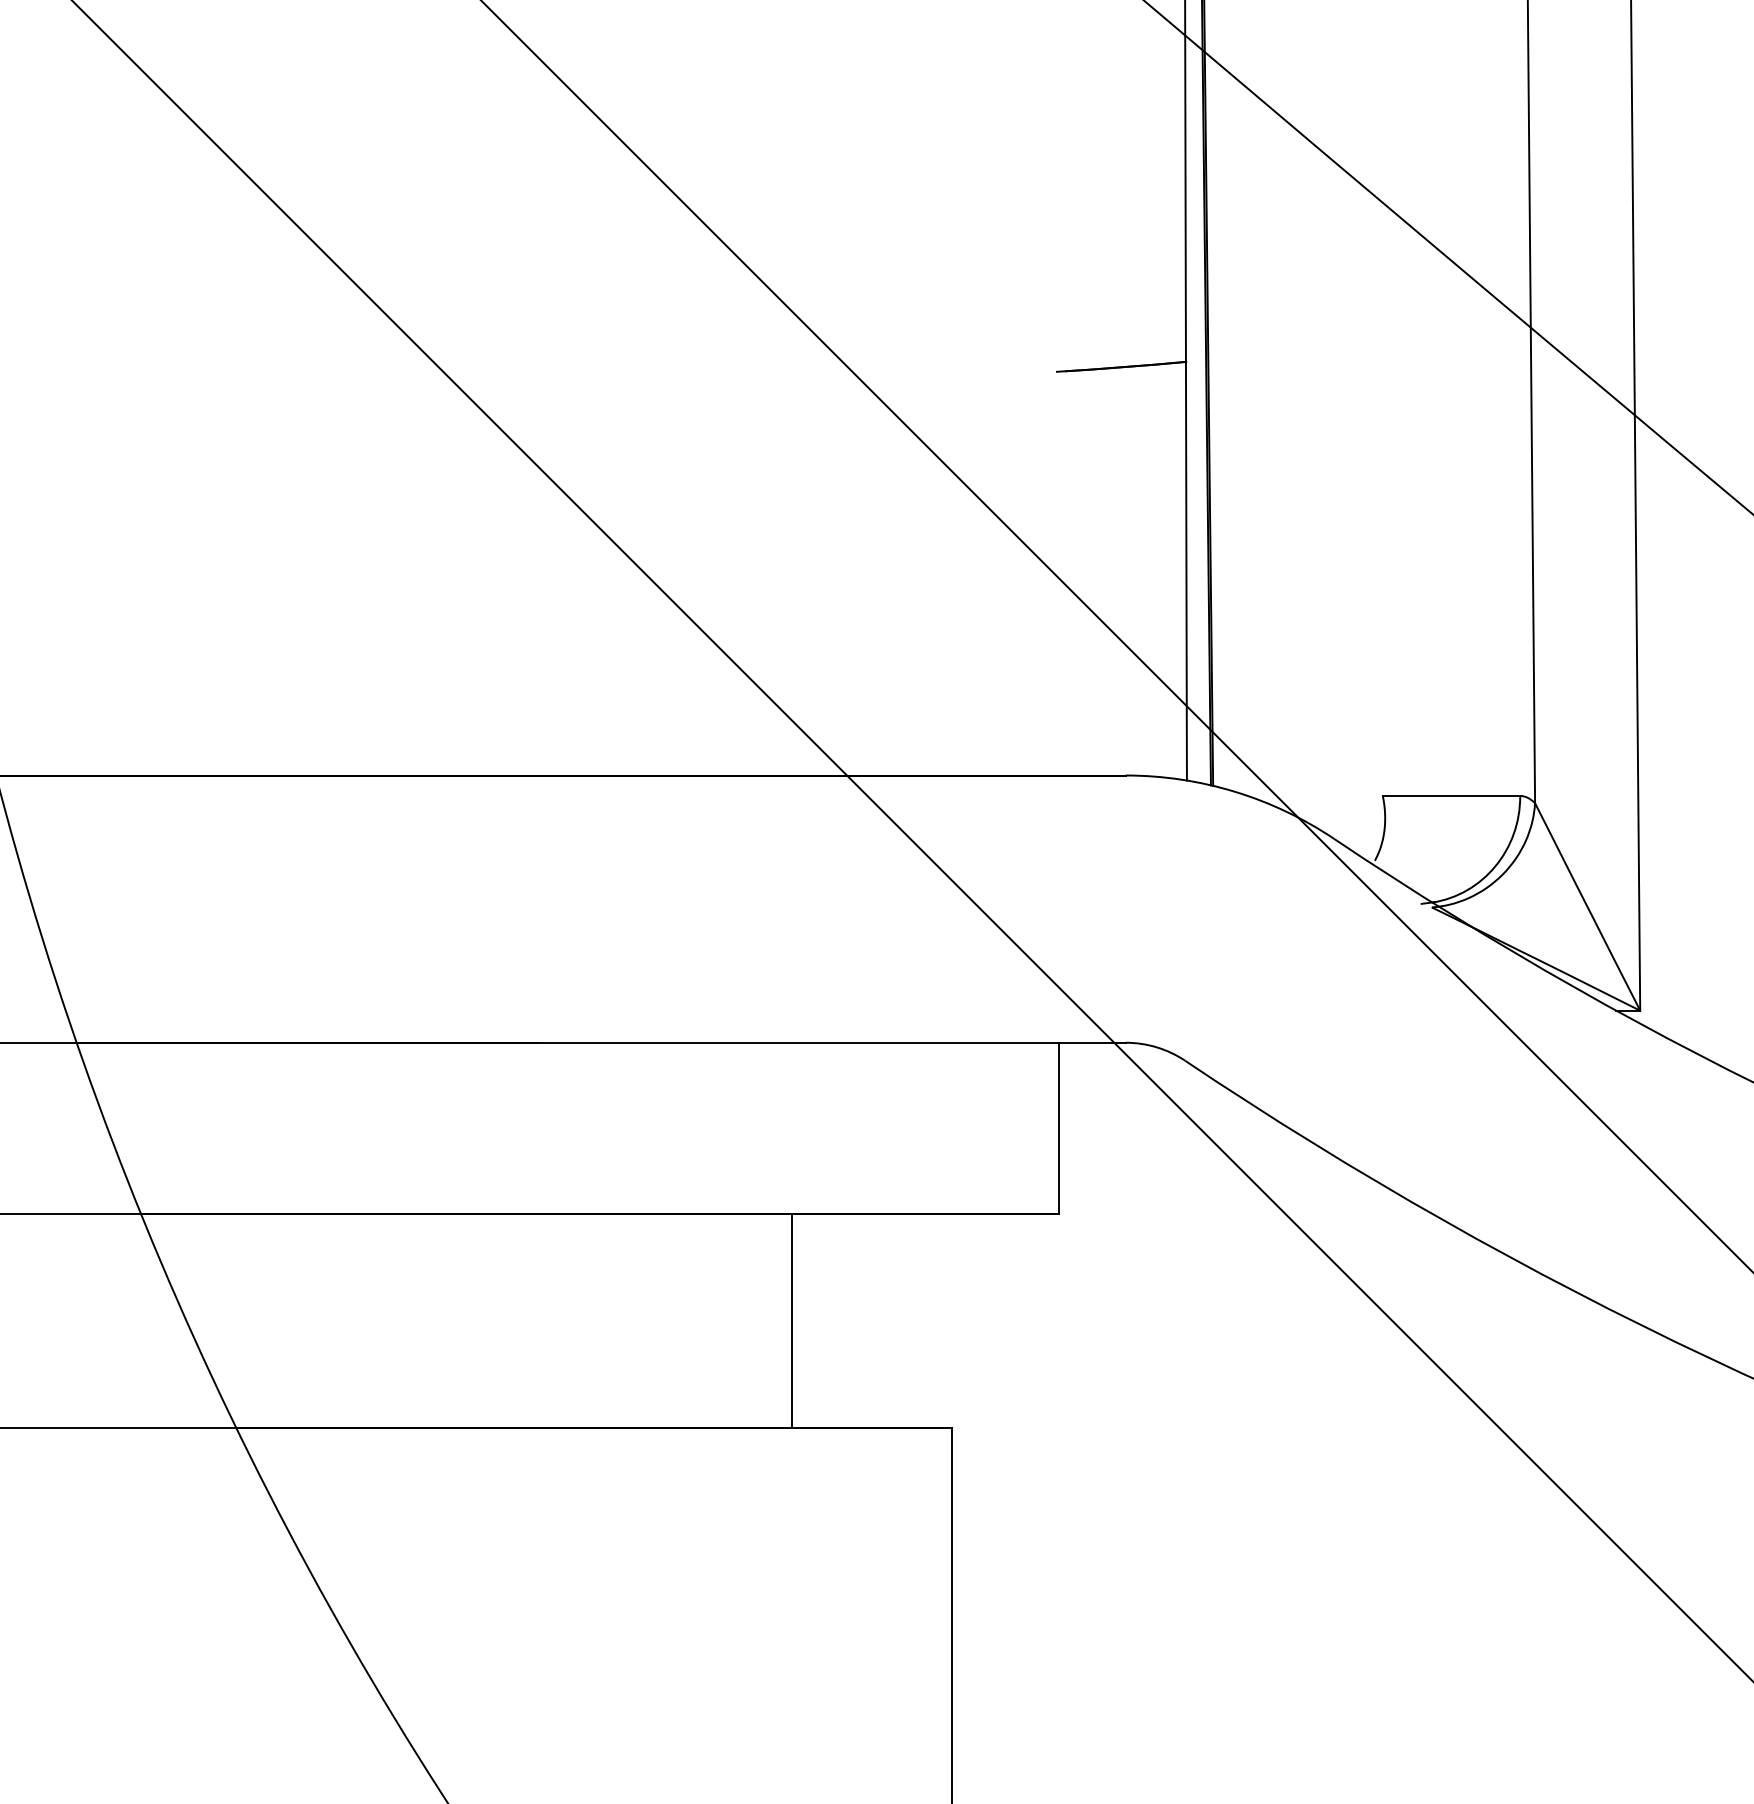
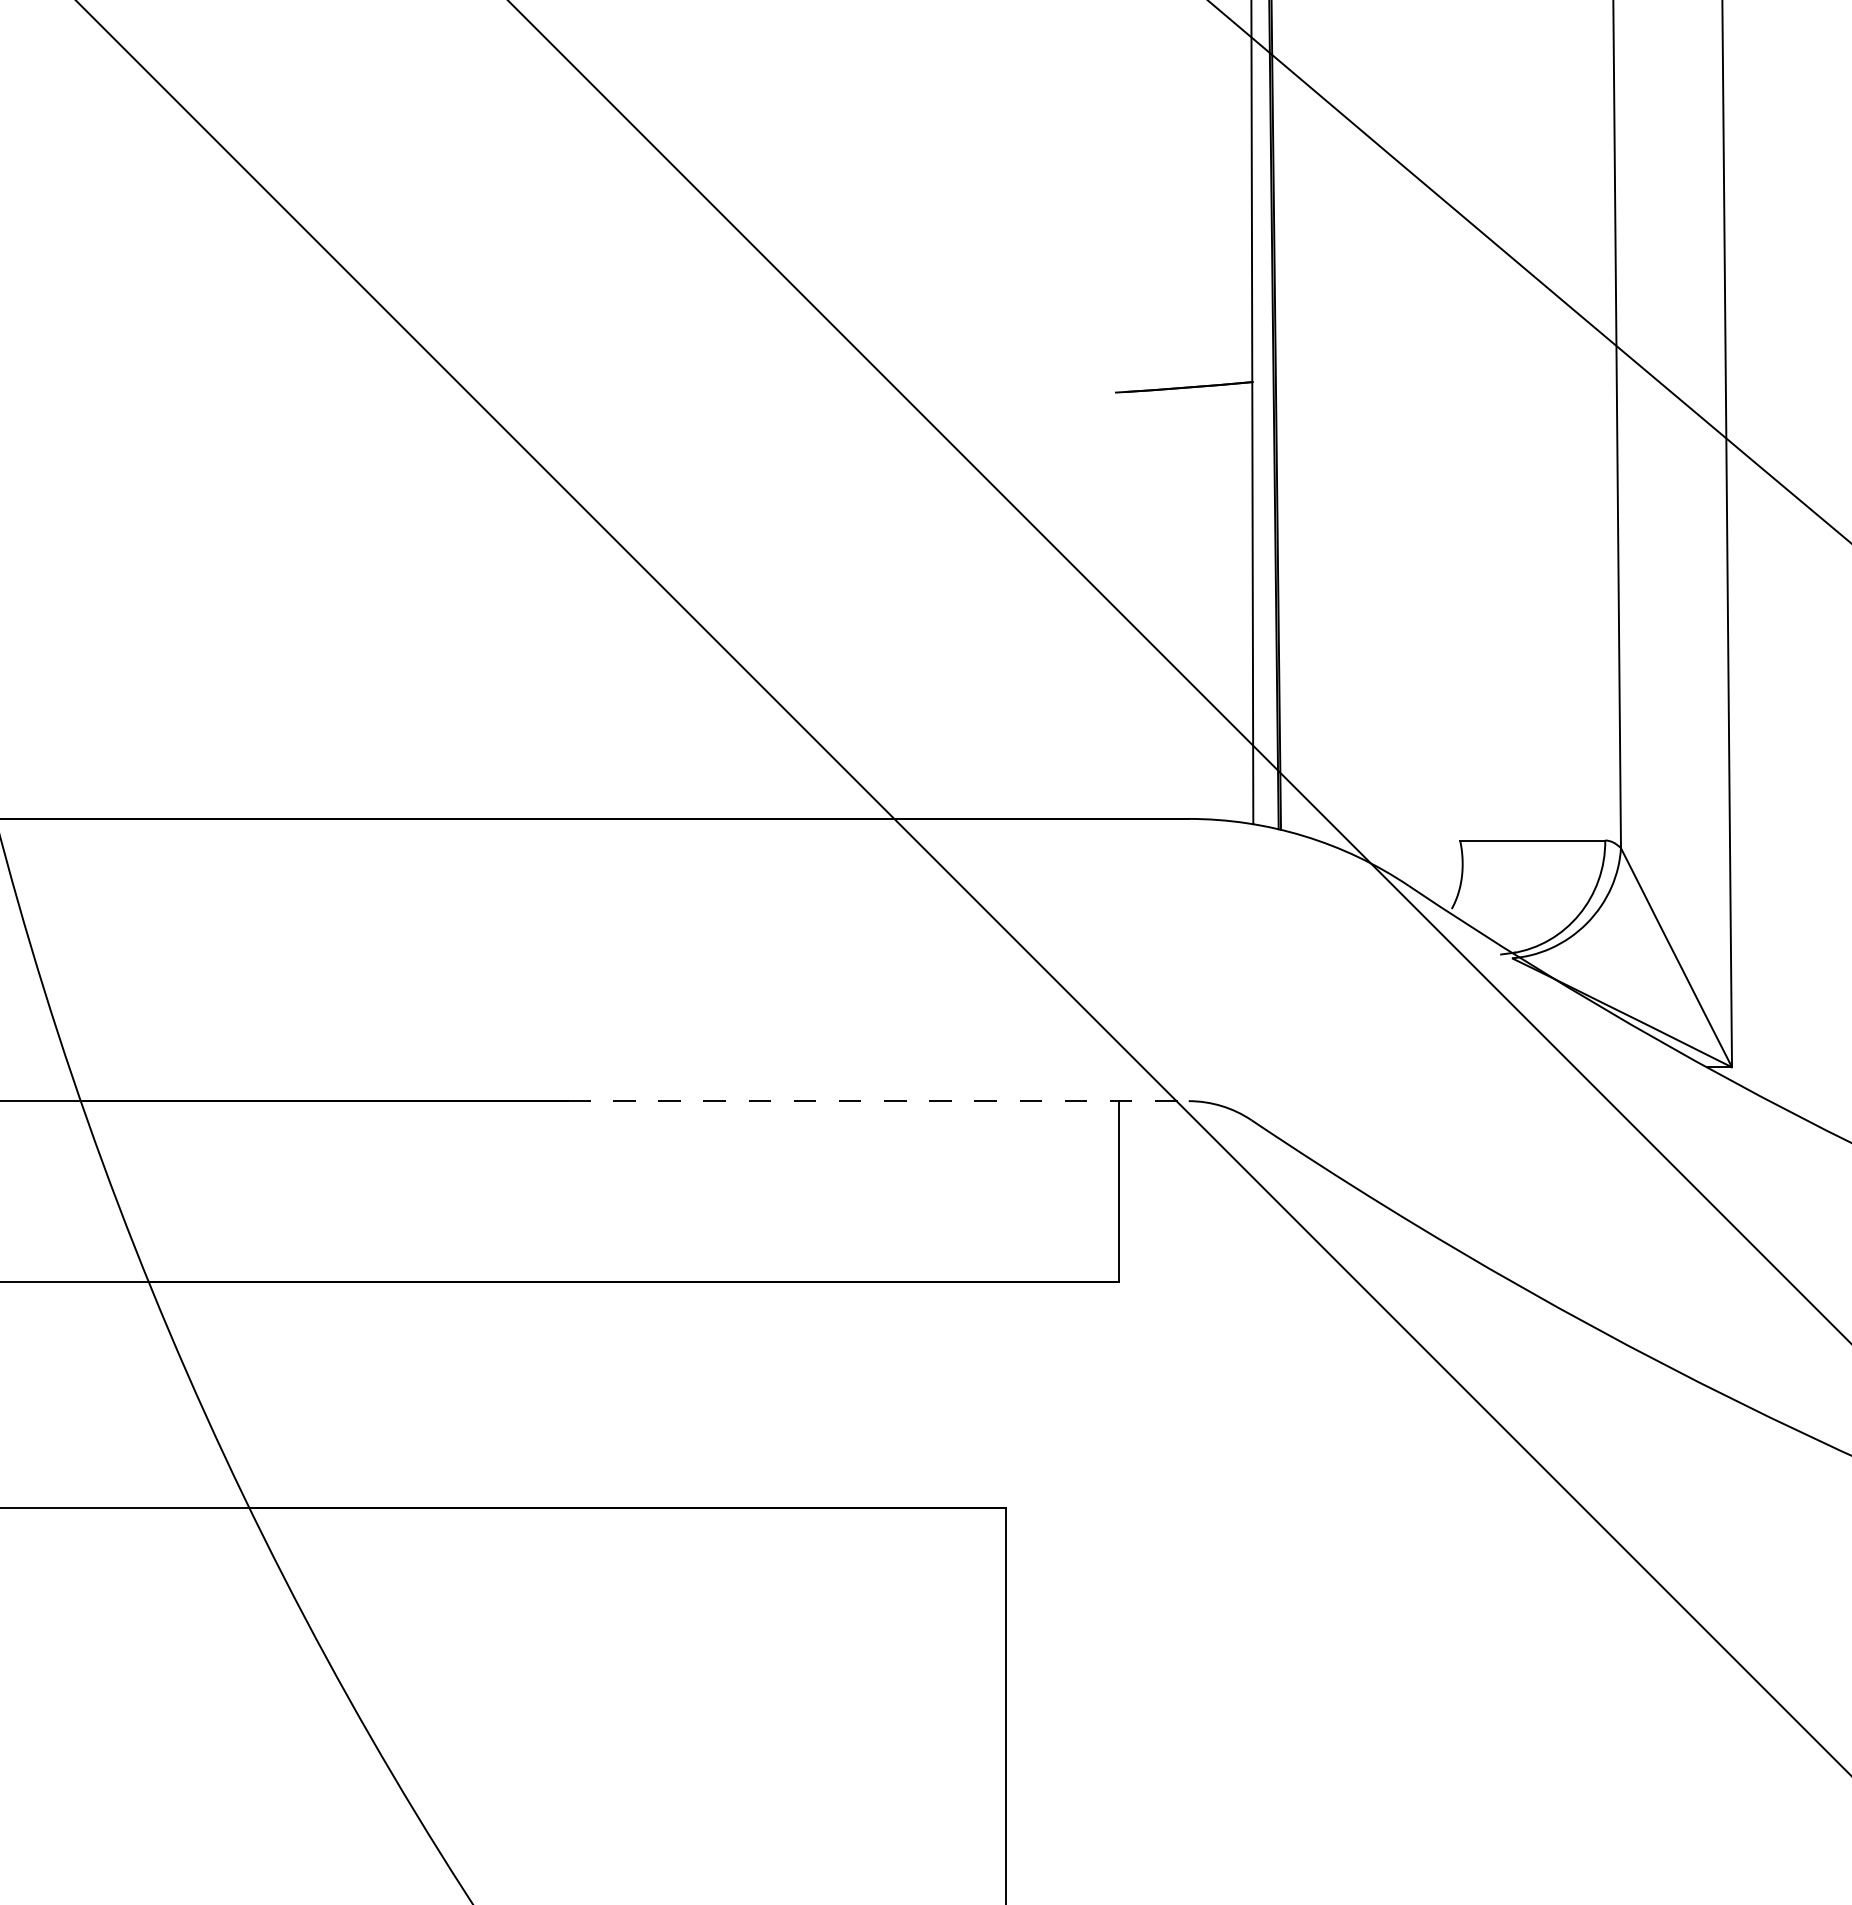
line: (832, 1043) -> (878, 1101), solid -> dashed
line: (792, 1320) -> (836, 1394), removed

